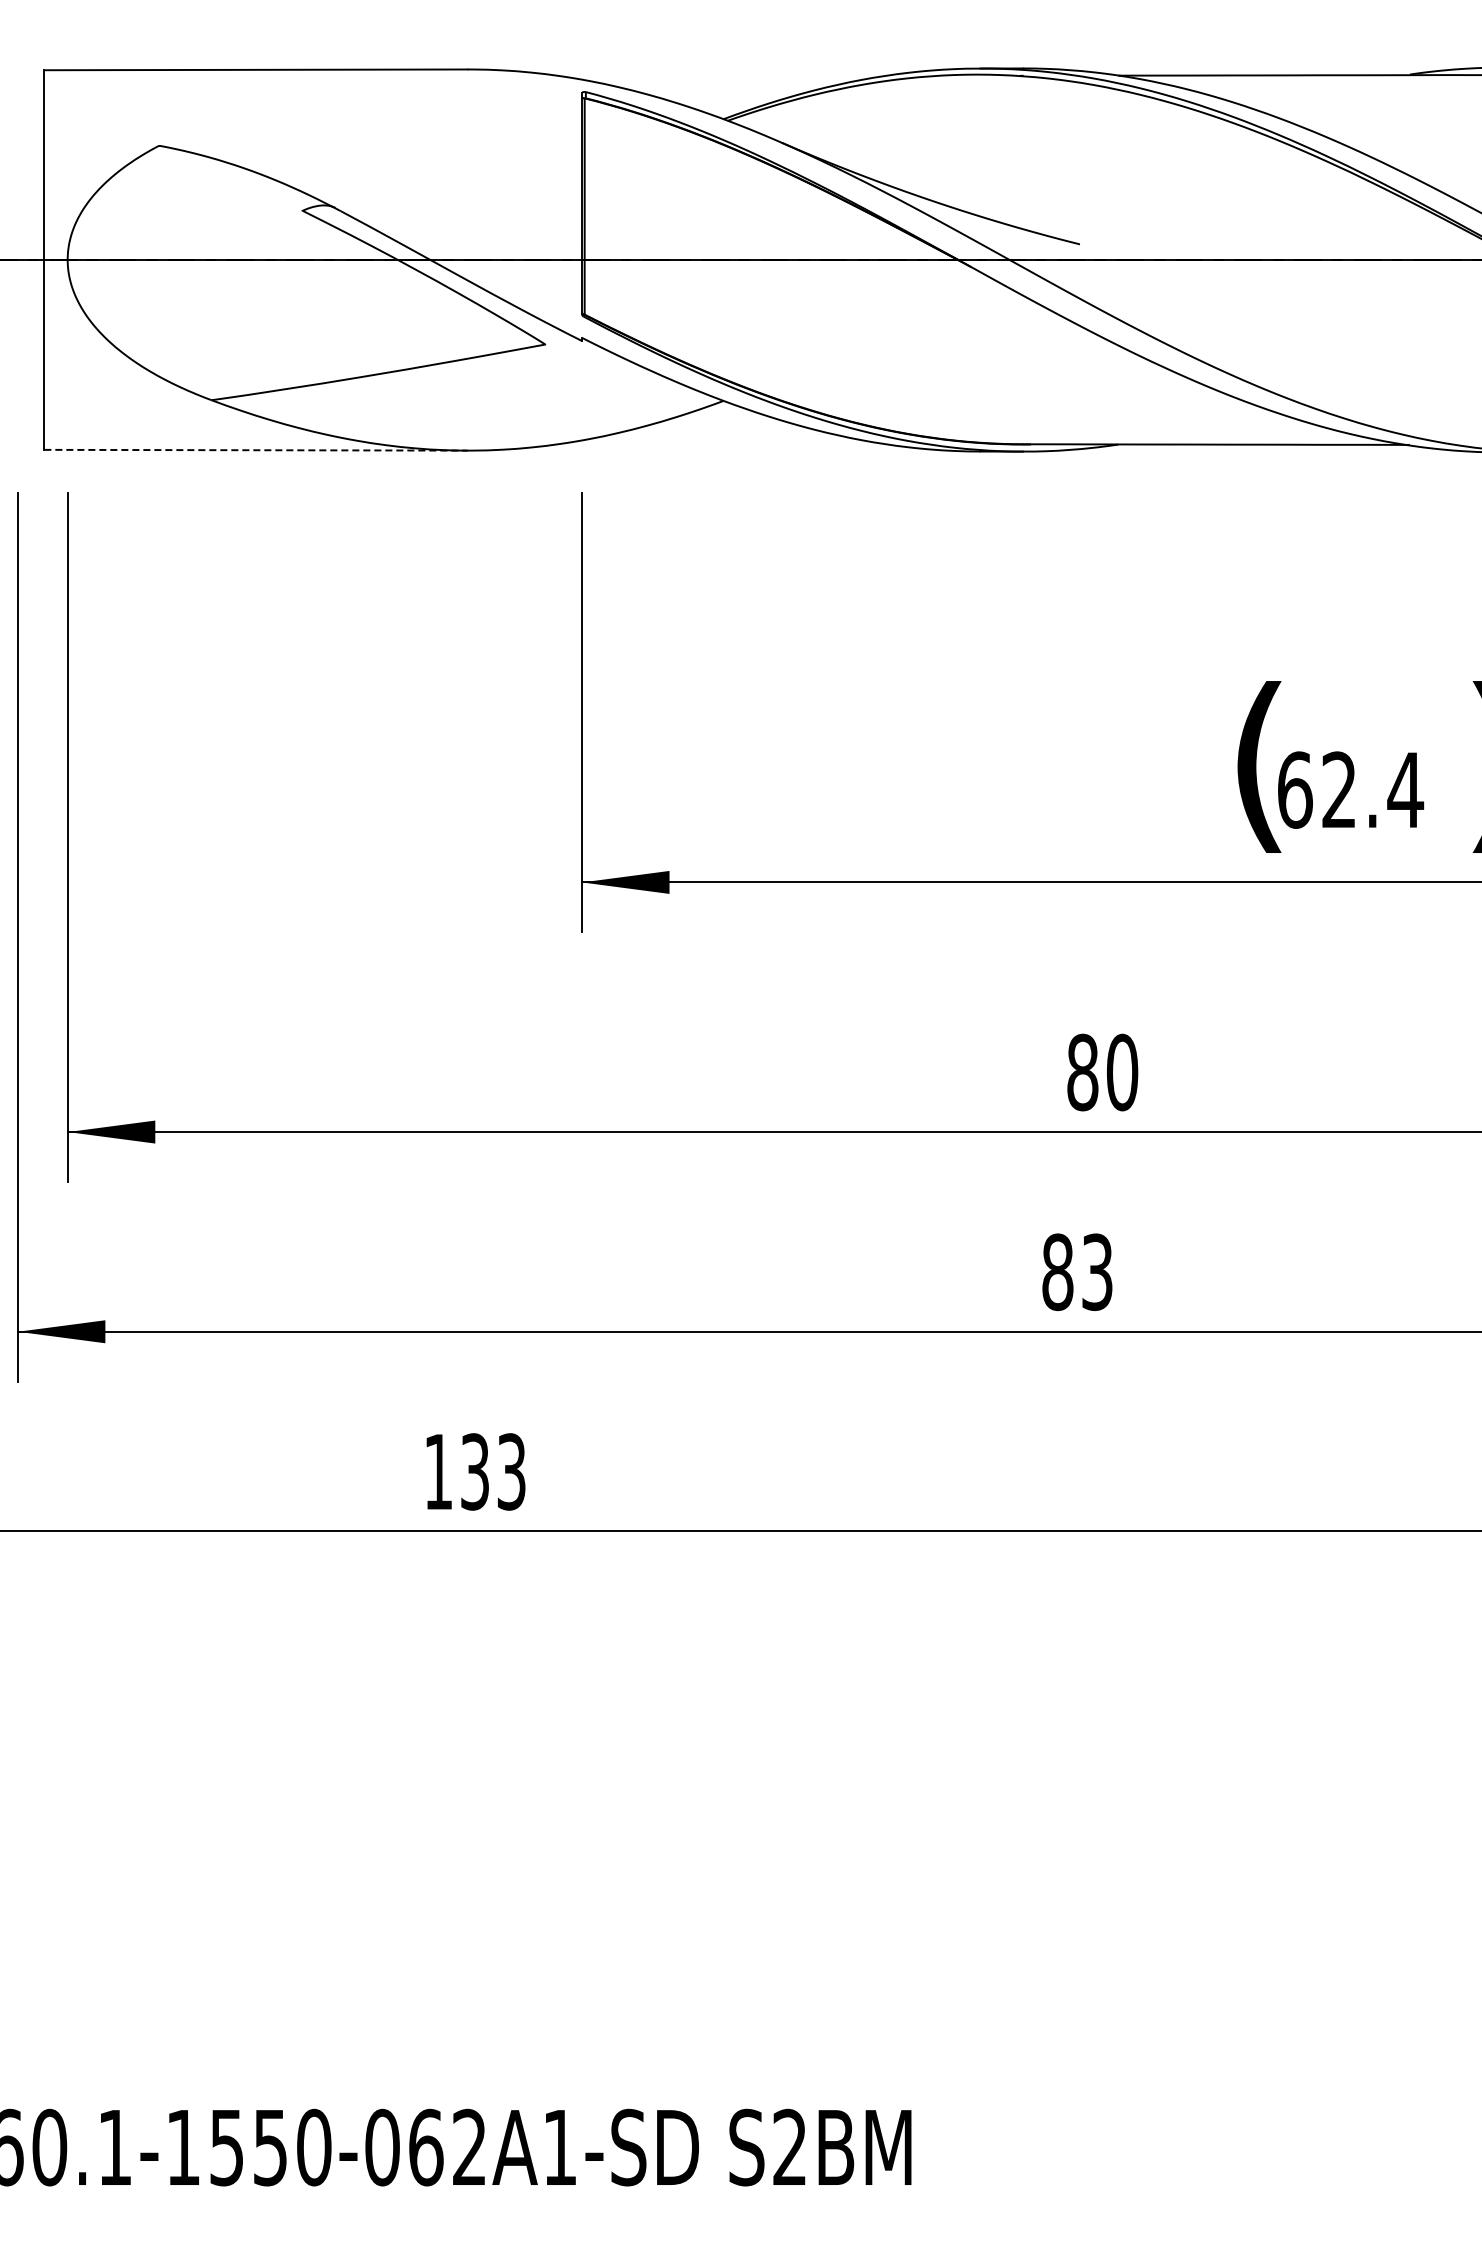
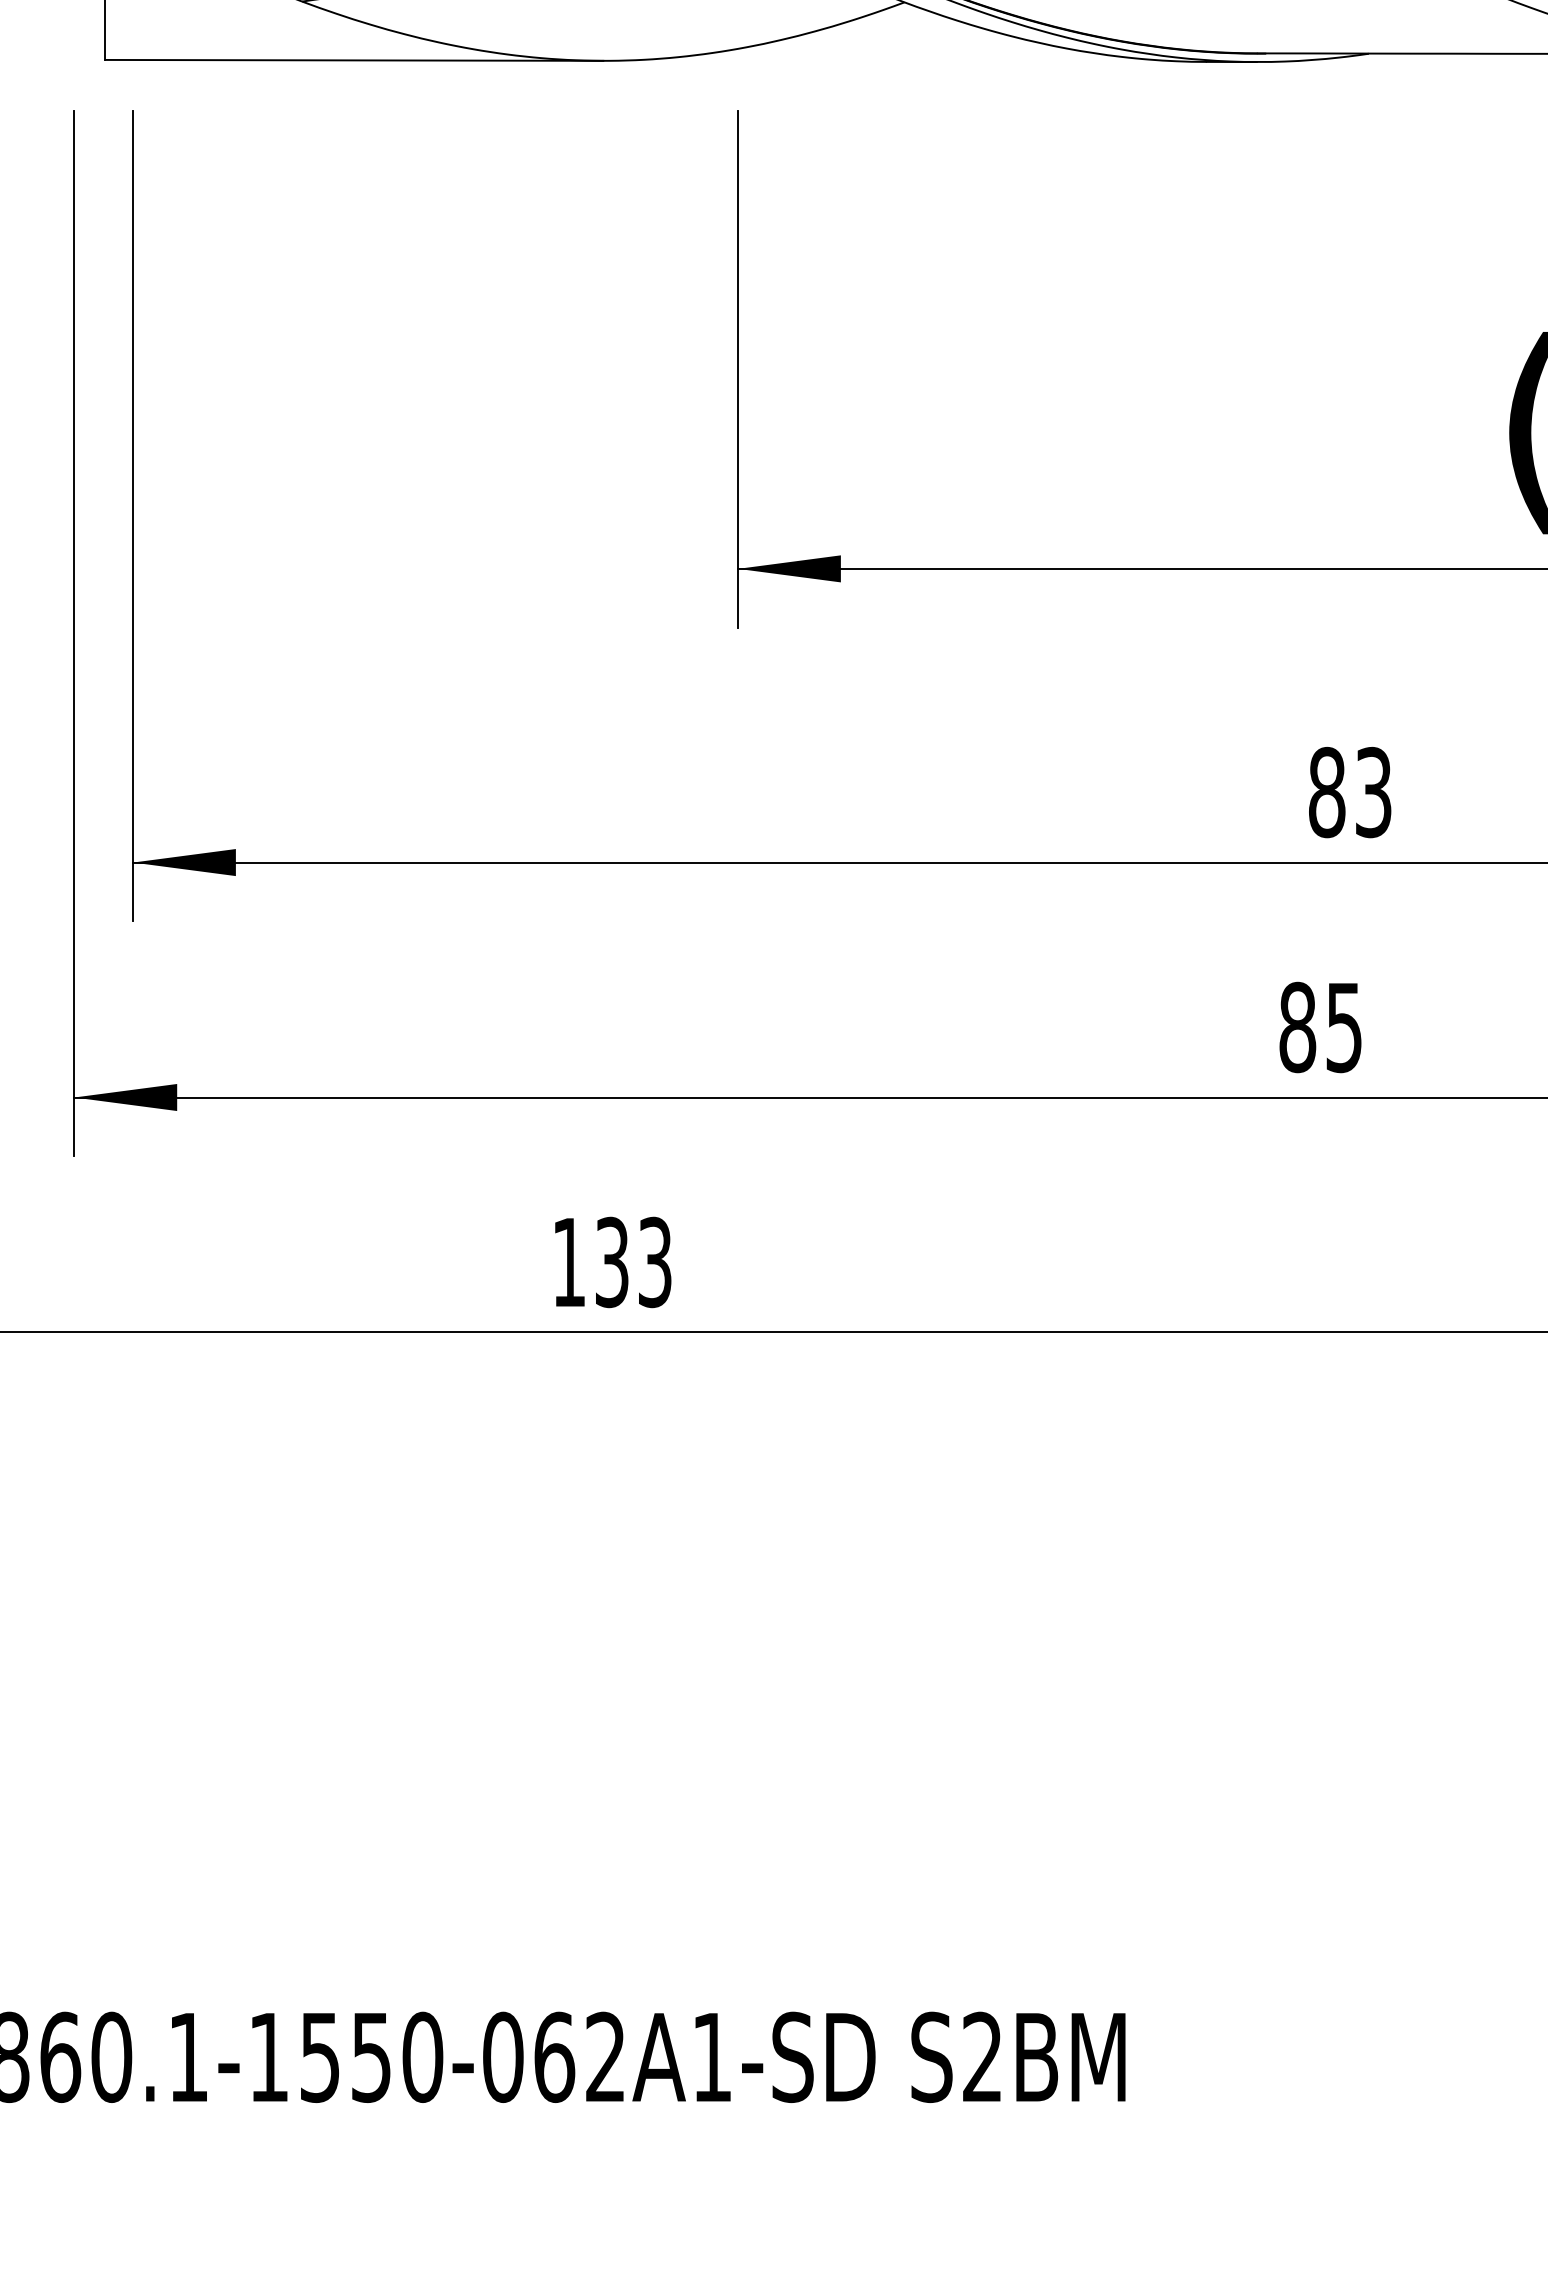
line: (255, 450) -> (353, 60), dashed -> solid
text: (1122, 1072) -> (1373, 792), 80 -> 83
text: (1097, 1271) -> (1344, 1026), 83 -> 85

